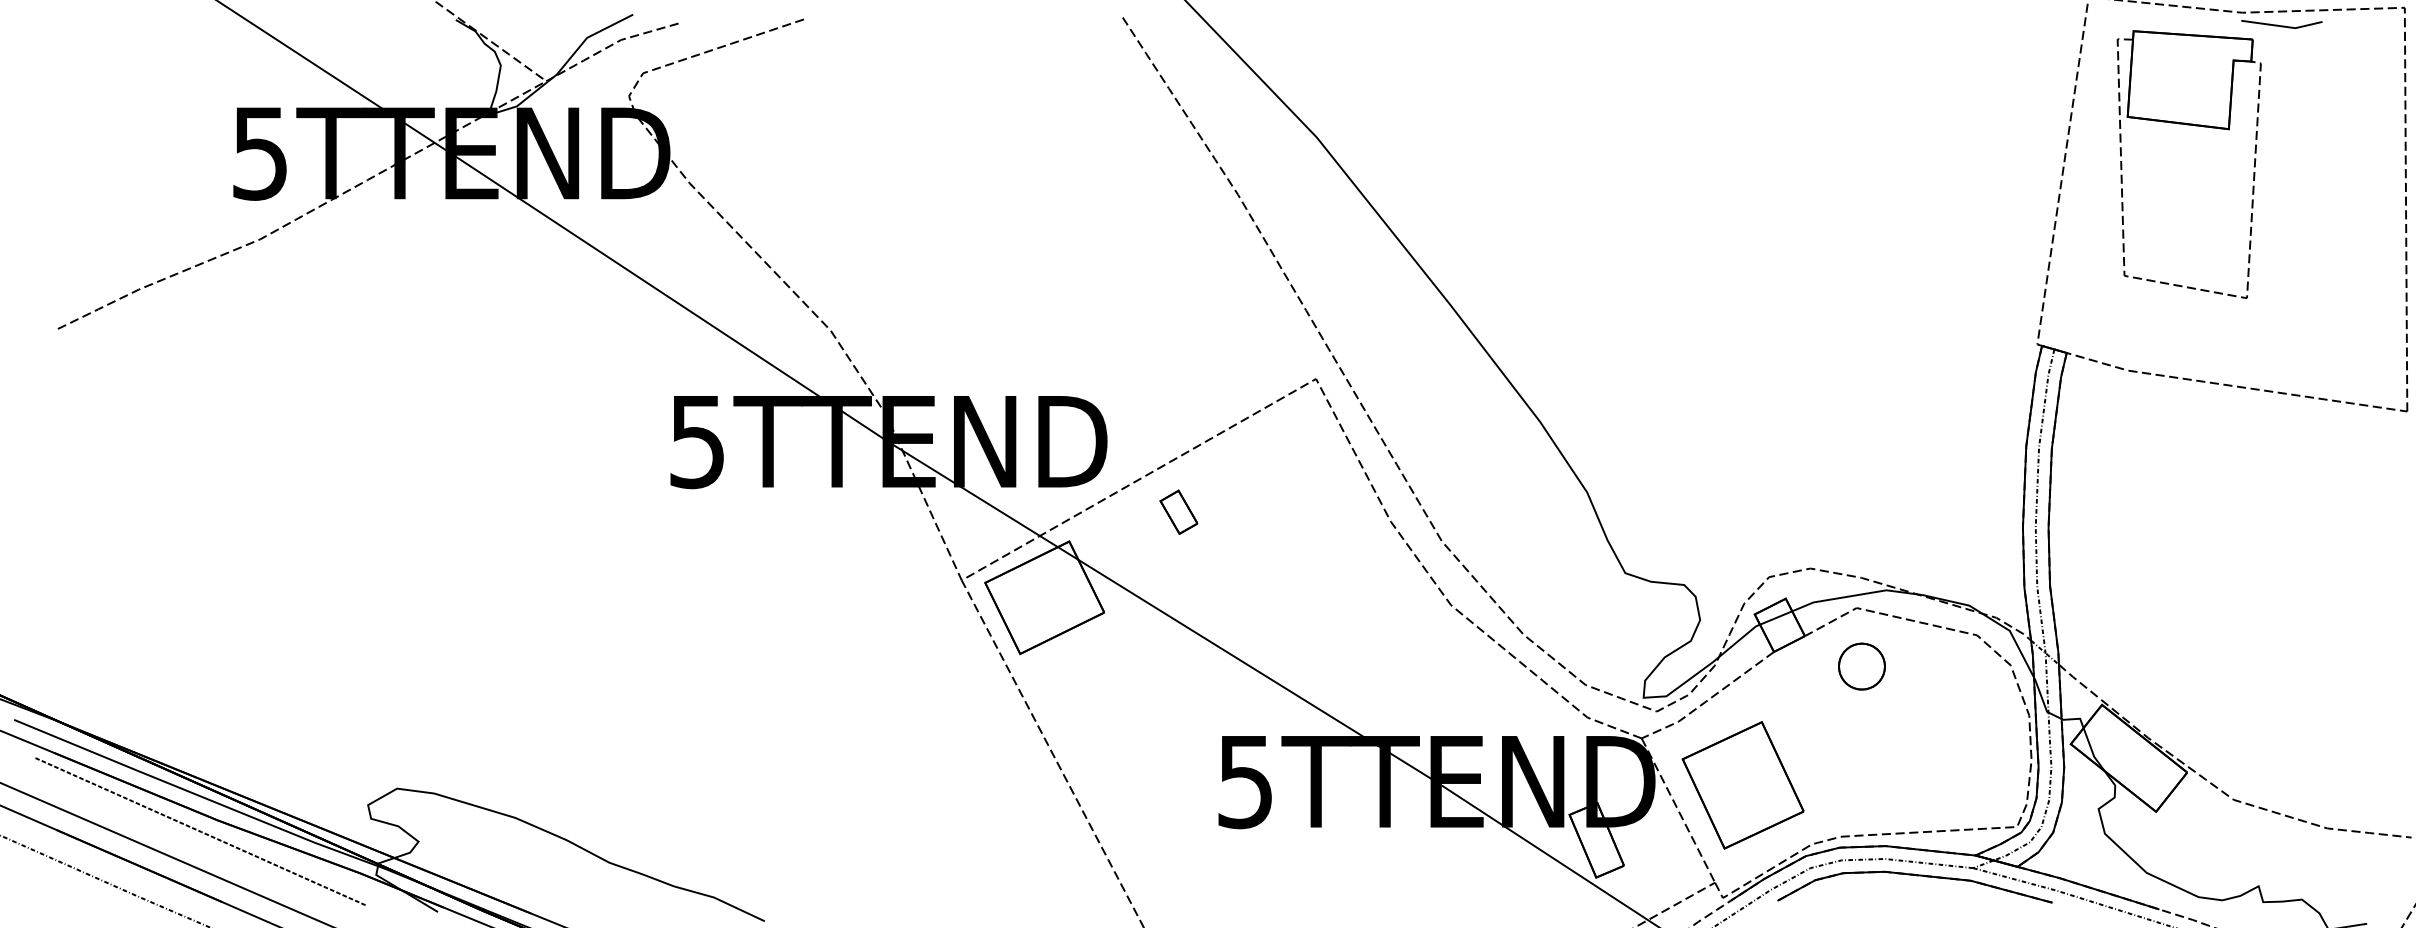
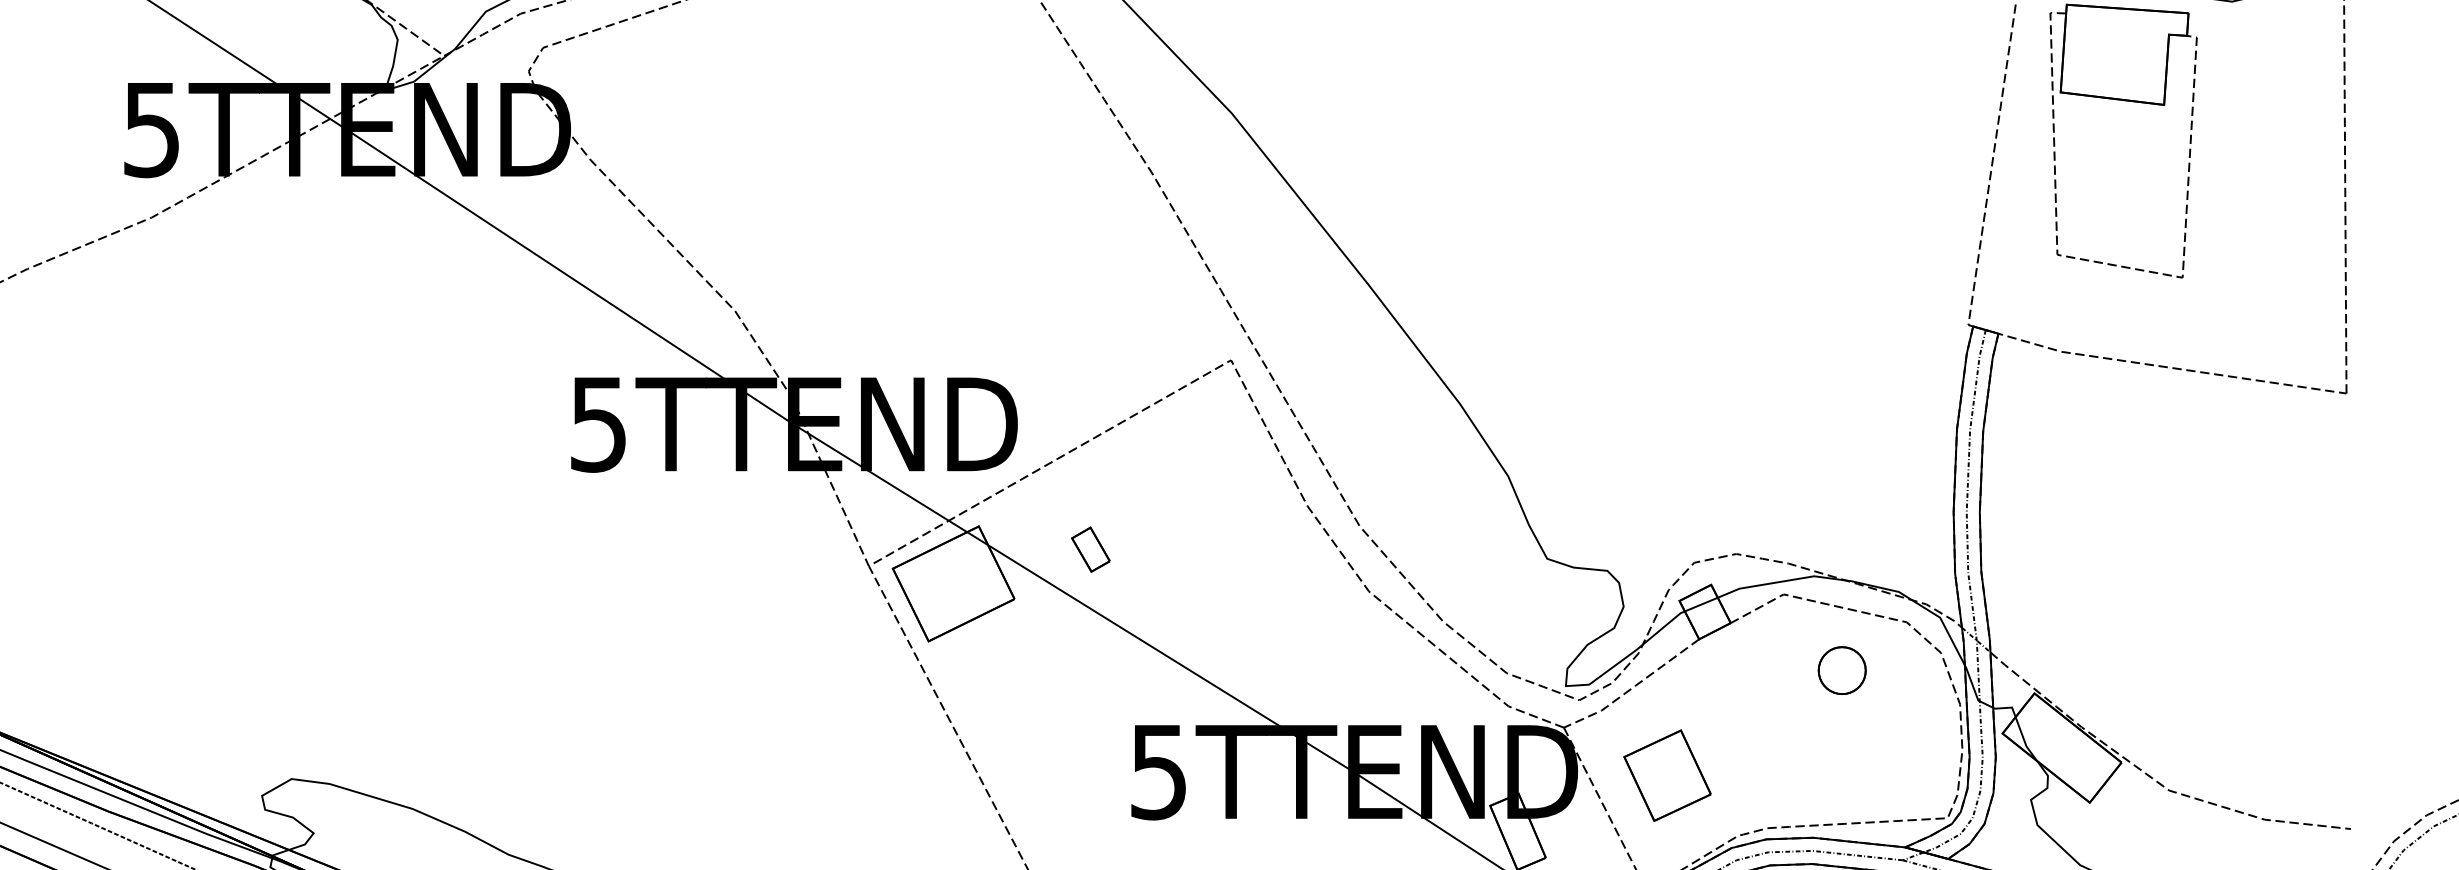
part: (1178, 511) -> (1090, 548), moved
part: (1861, 666) -> (1841, 670), moved
part: (1742, 785) -> (1666, 775), size x0.7

